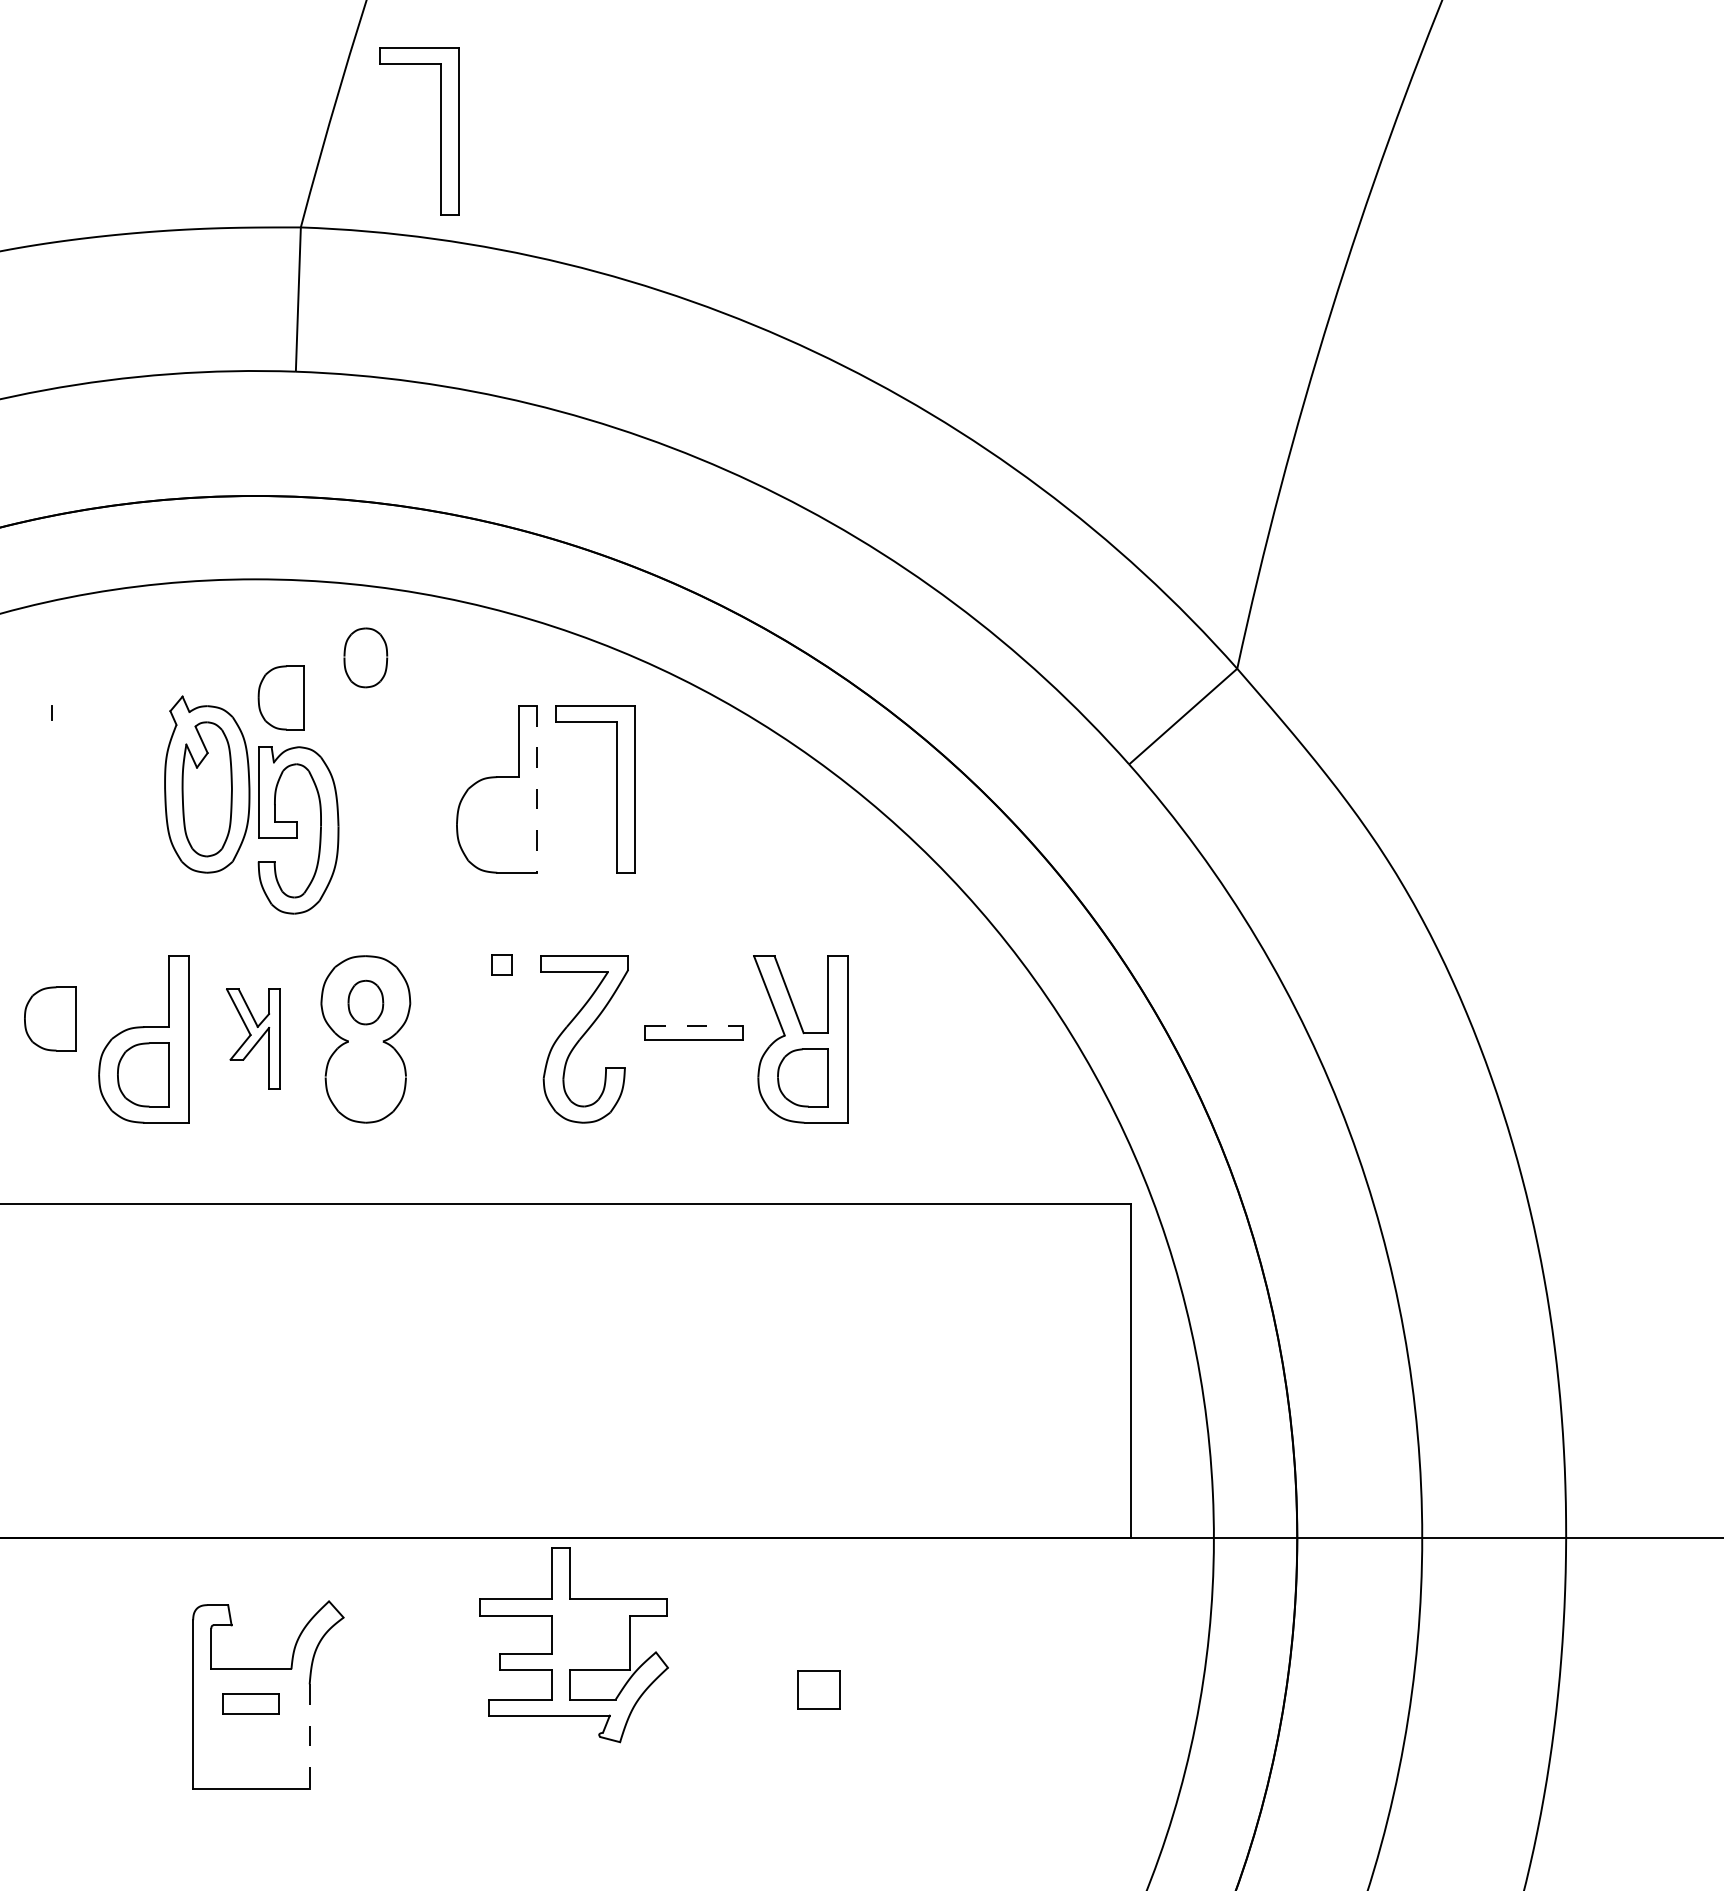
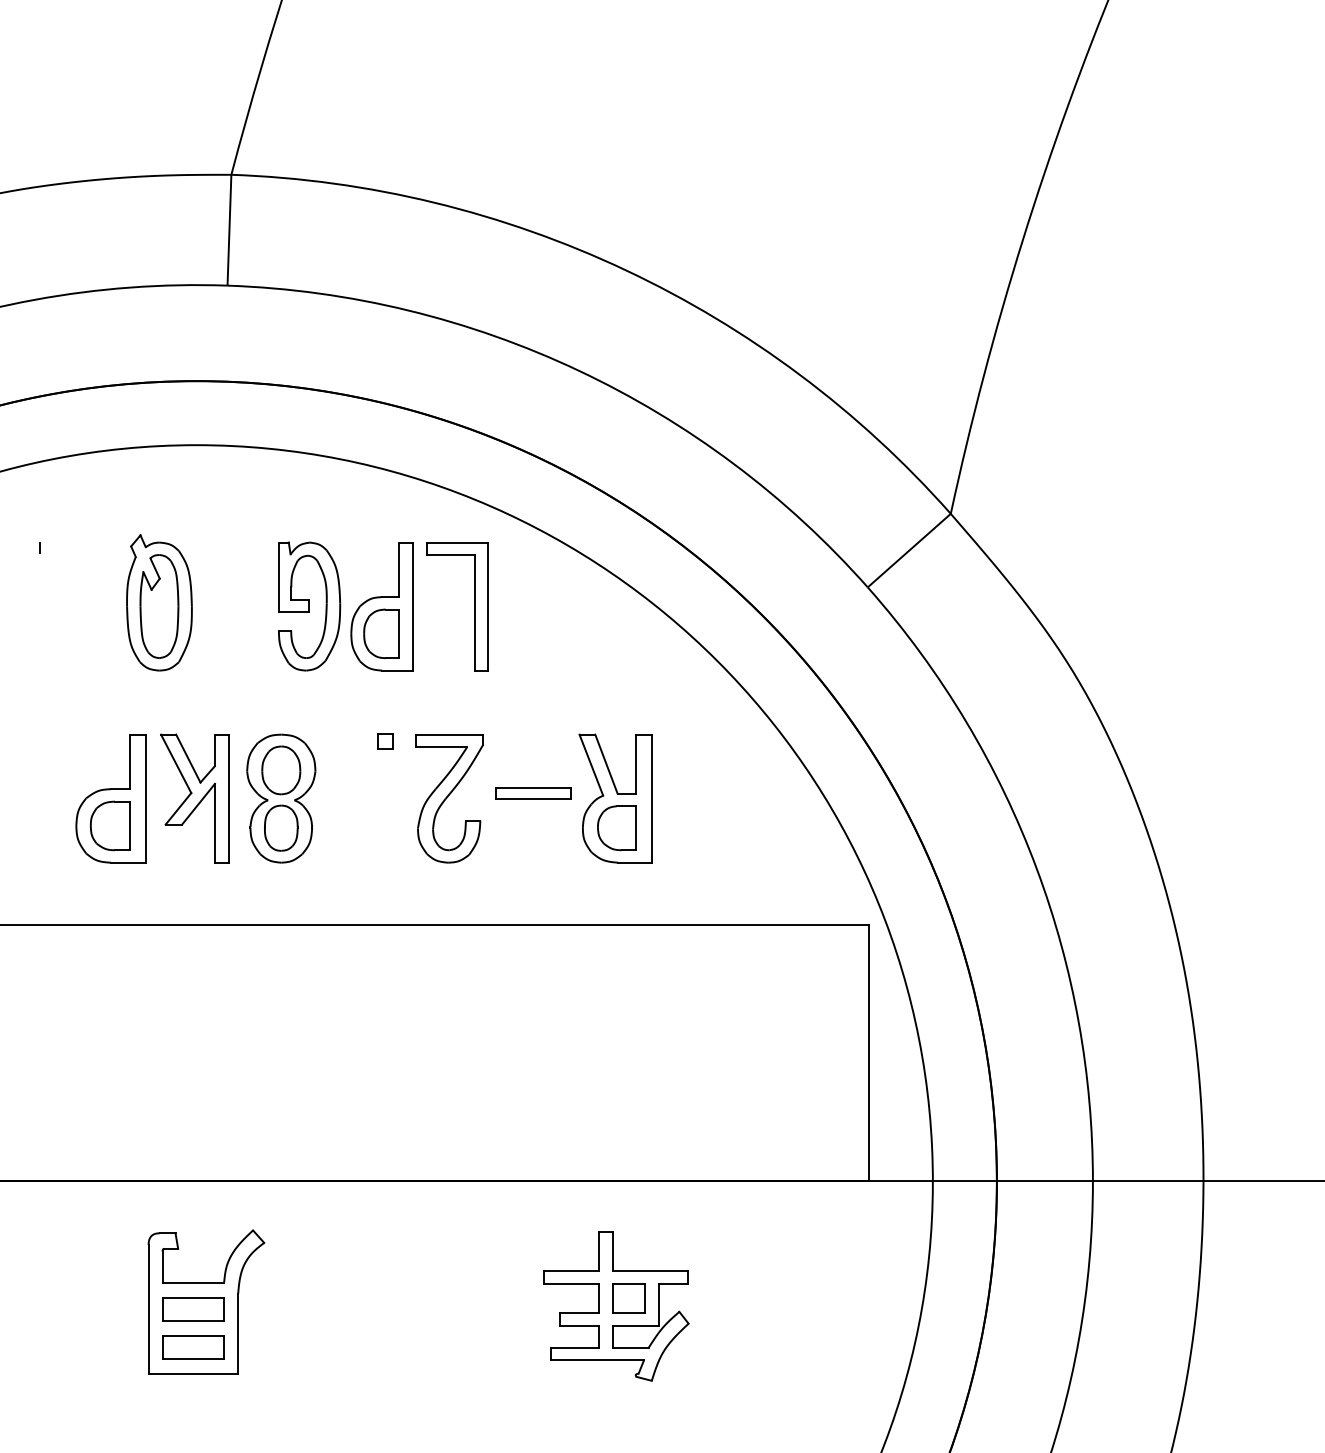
part: (440, 131) -> (338, 101), removed
part: (365, 657) -> (281, 827), moved
part: (280, 697) -> (380, 633), moved
line: (537, 789) -> (413, 606), dashed -> solid
part: (298, 830) -> (309, 606), moved
part: (365, 1002) -> (281, 770), size x1.43
part: (50, 1018) -> (39, 782), removed
line: (694, 1025) -> (533, 787), dashed -> solid
part: (253, 1039) -> (194, 798), size x1.67
part: (573, 1645) -> (616, 1306), moved
part: (250, 1703) -> (192, 1308), size x1.43
line: (309, 1736) -> (238, 1334), dashed -> solid
part: (250, 1753) -> (192, 1347), added

